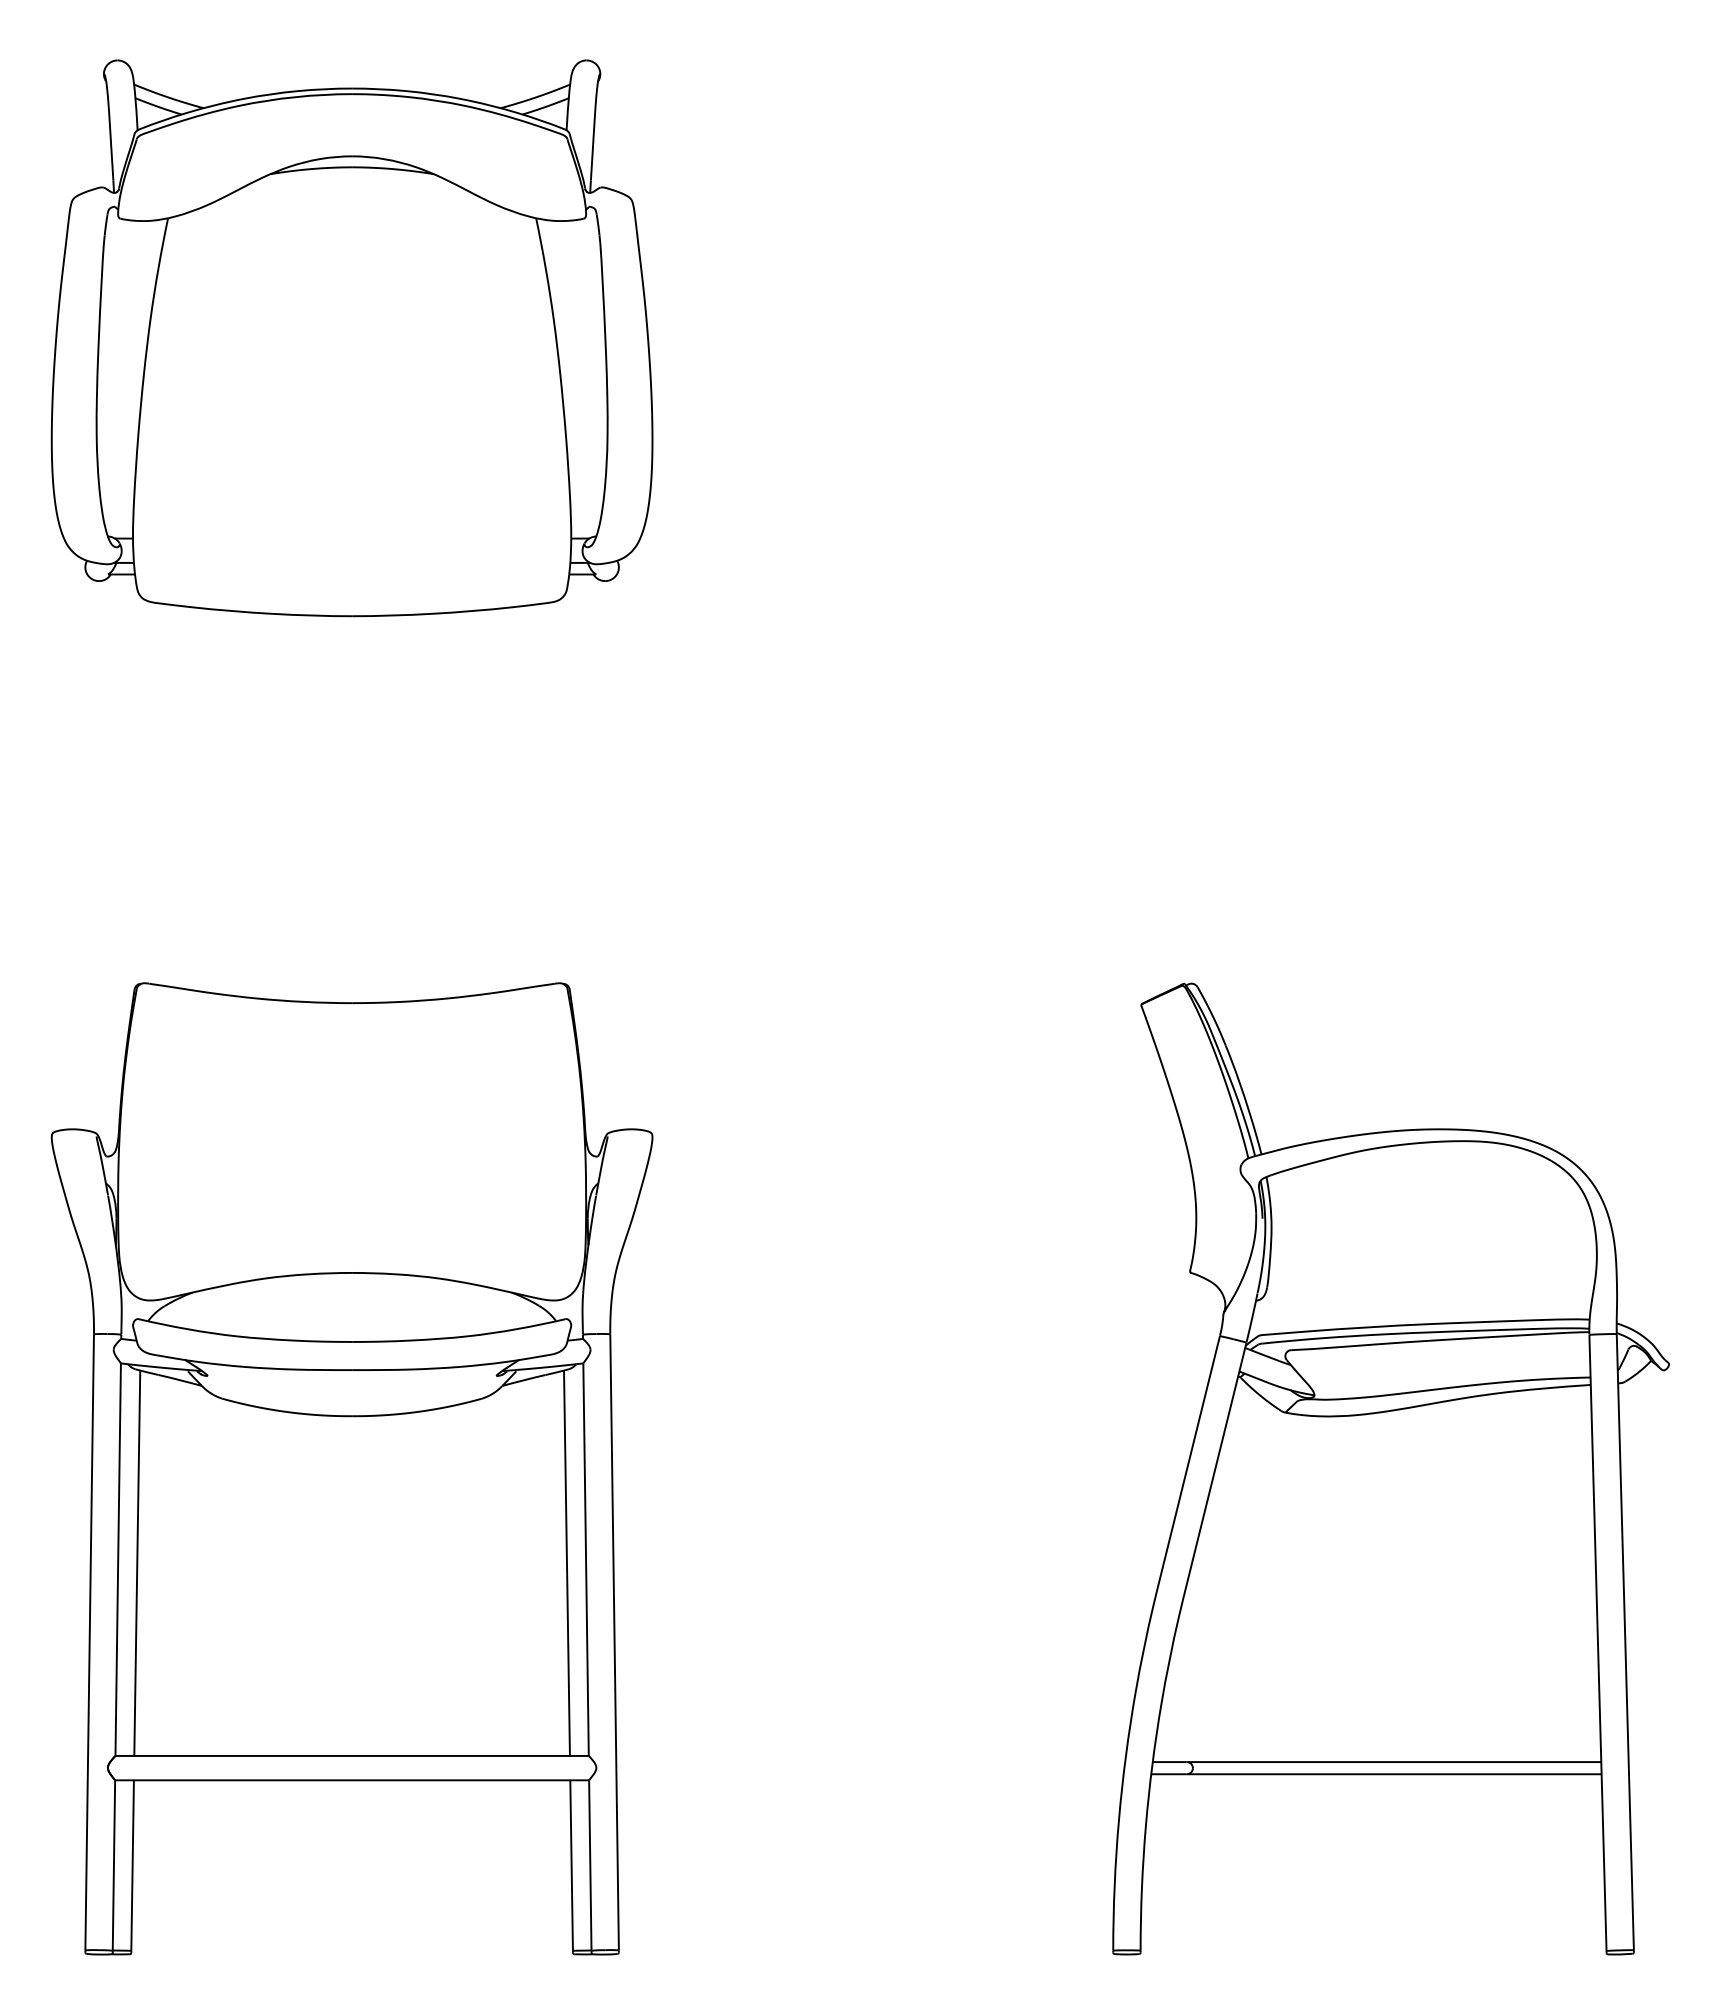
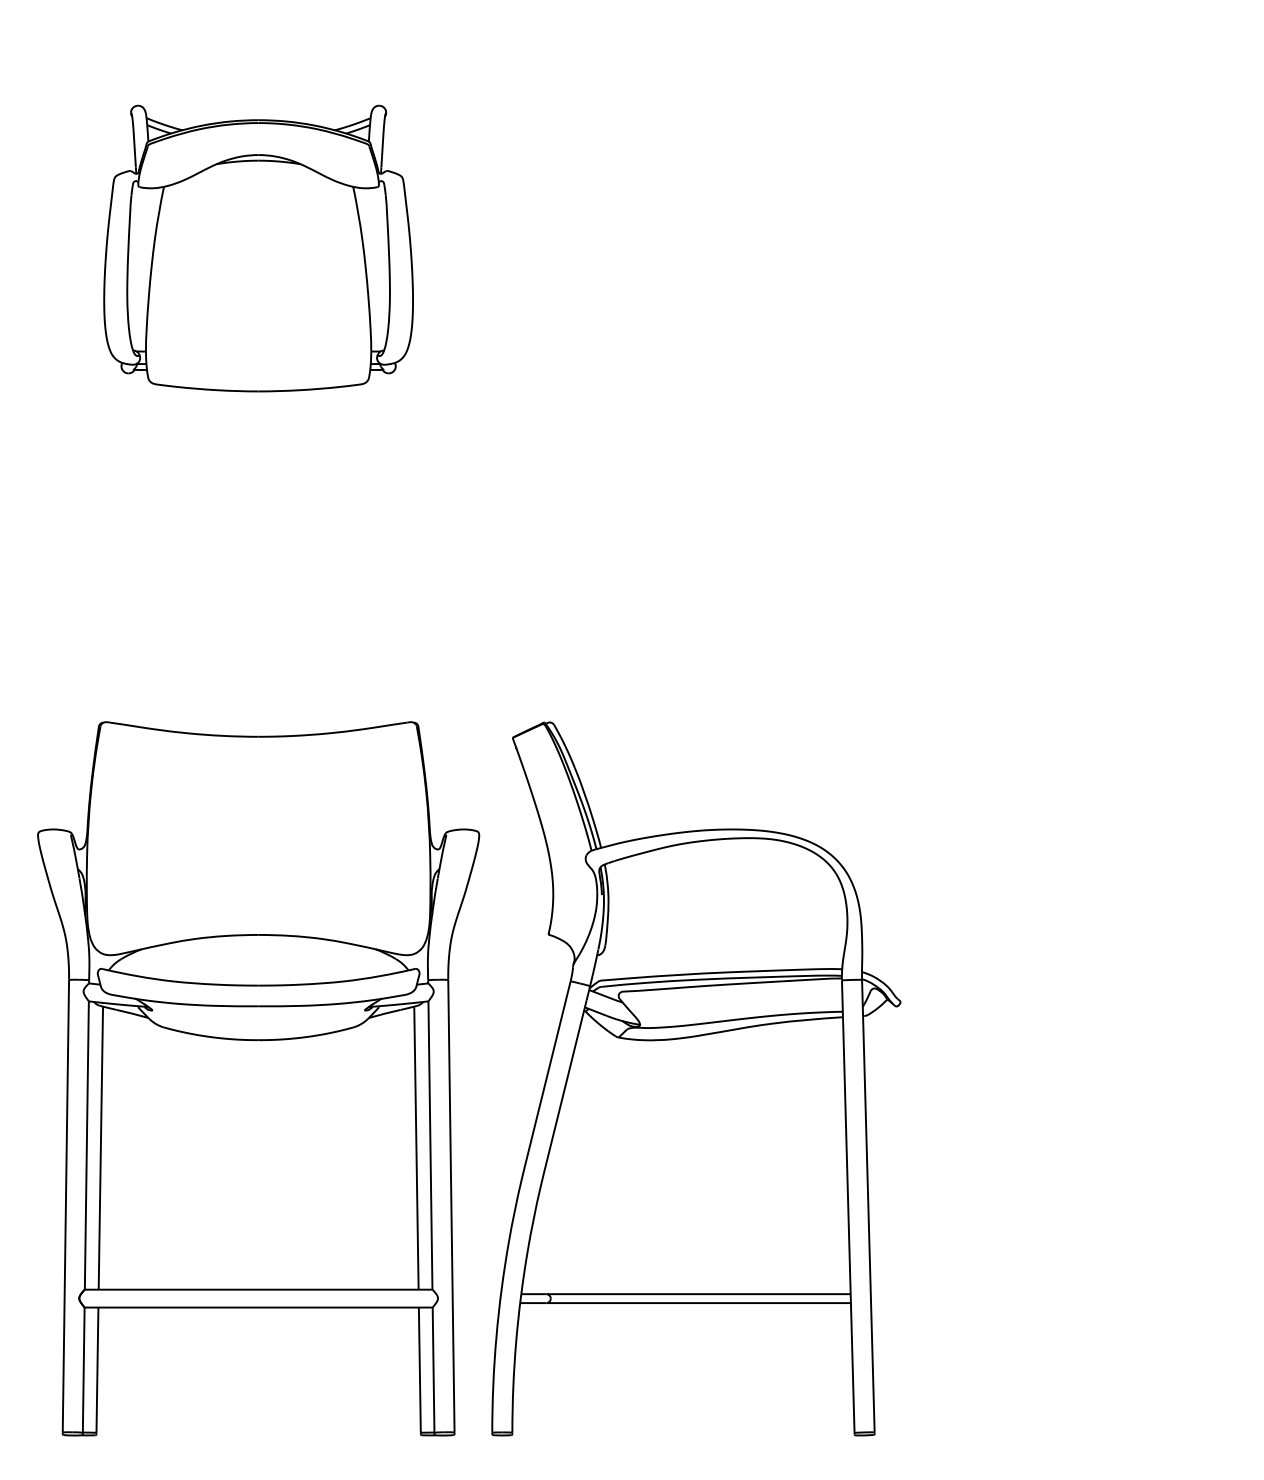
part: (351, 338) -> (258, 248), size x0.7
part: (1390, 1468) -> (695, 1078), moved

